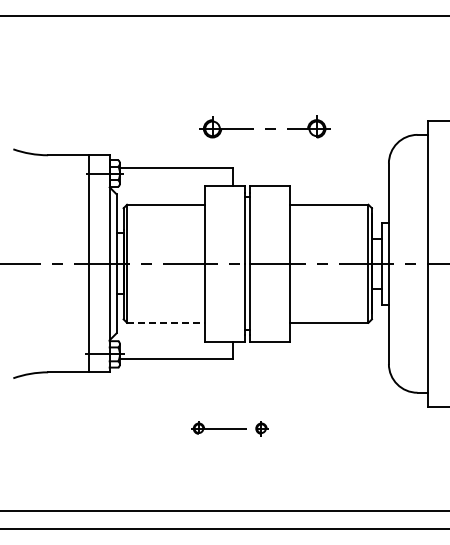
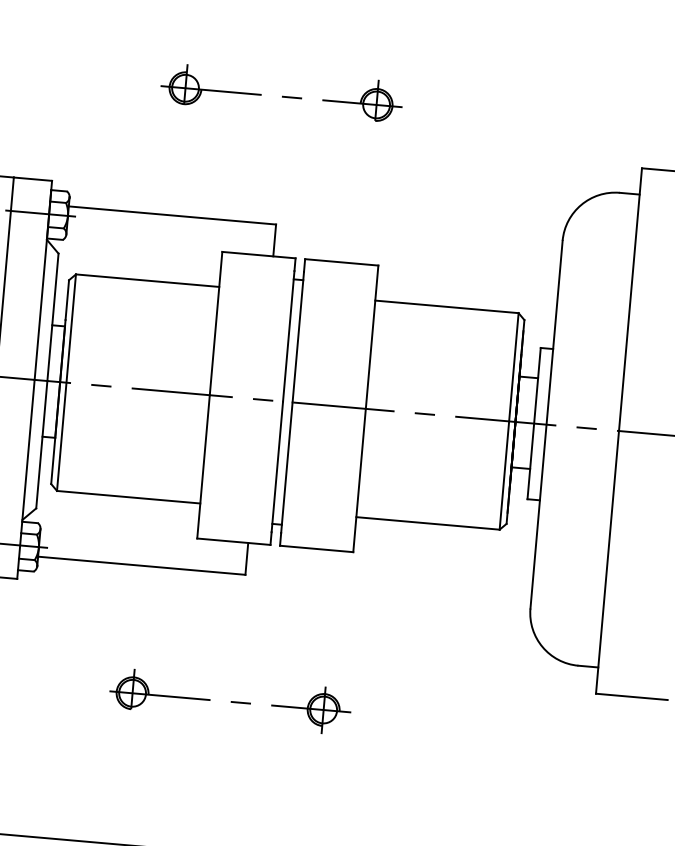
part: (264, 126) -> (281, 92), moved
line: (166, 322) -> (129, 496), dashed -> solid
part: (230, 428) -> (229, 701), size x1.67

